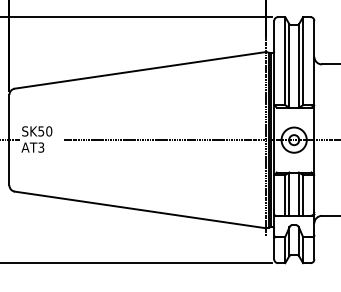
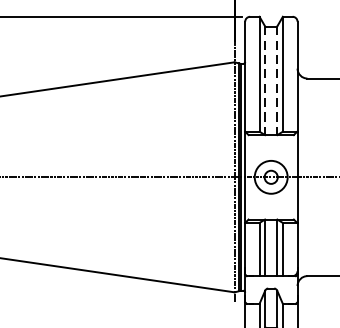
line: (289, 66) -> (265, 81), solid -> dashed
line: (298, 66) -> (276, 81), solid -> dashed

